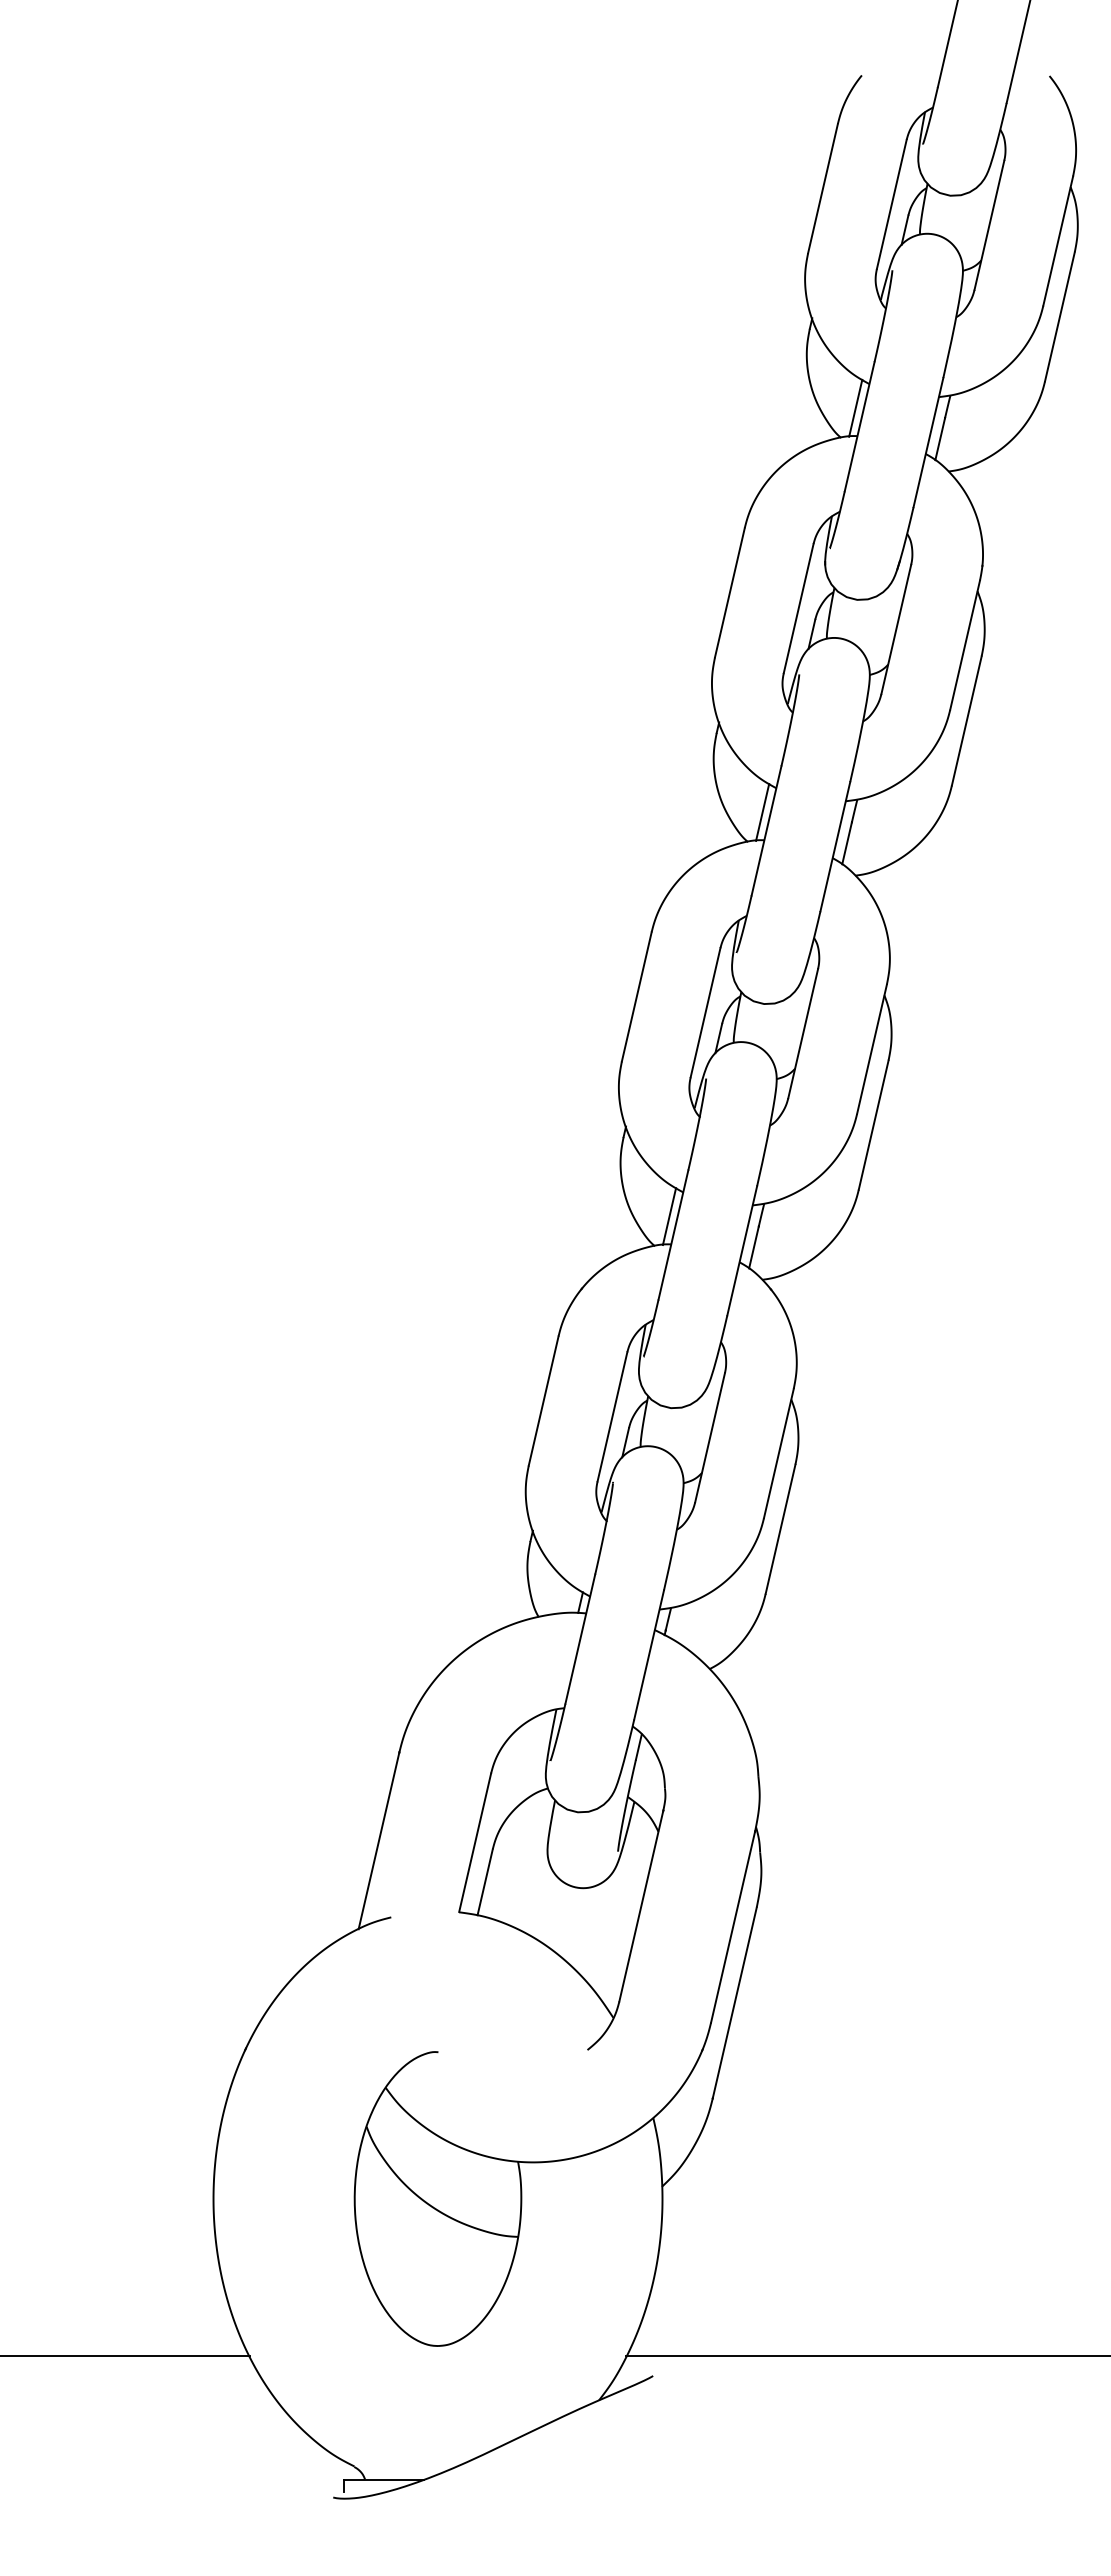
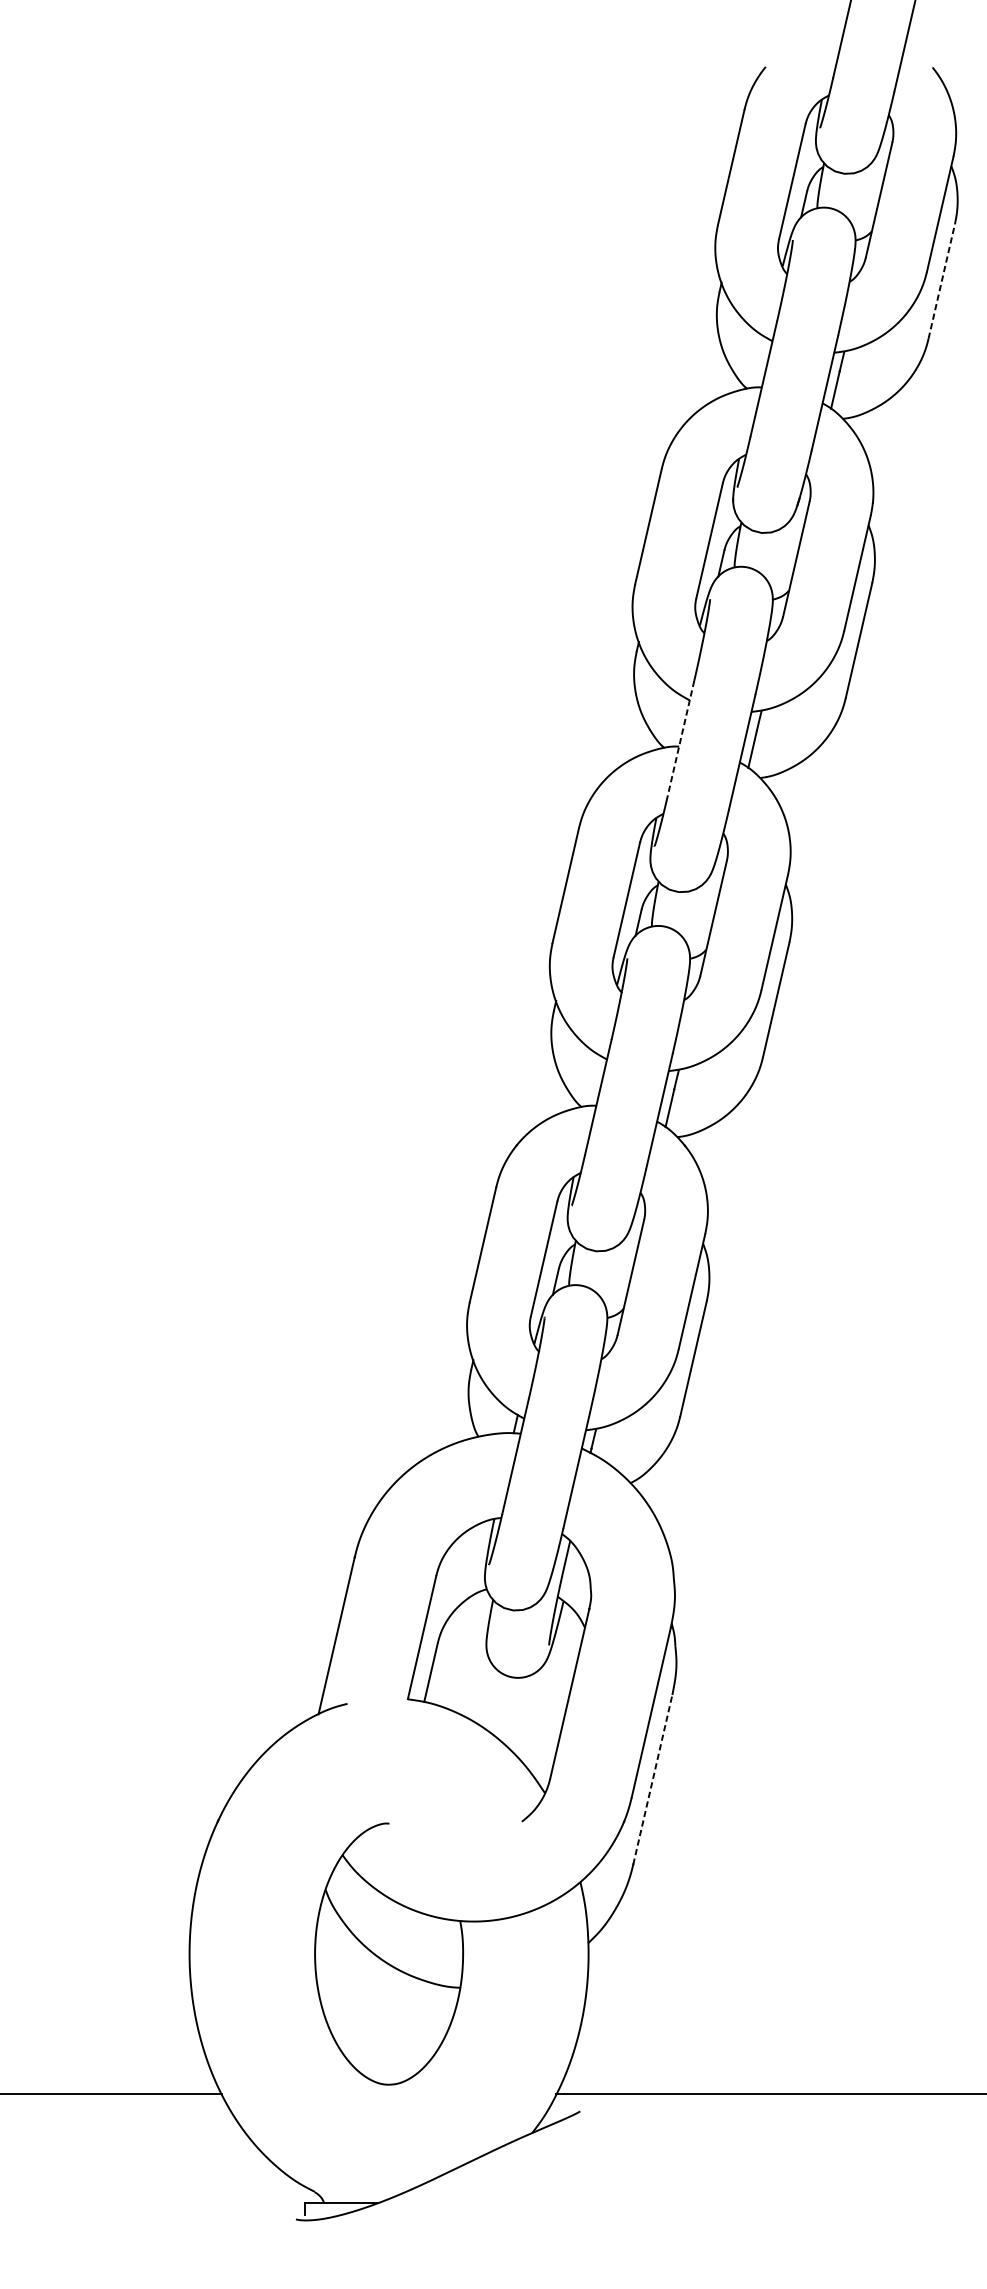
line: (1060, 316) -> (942, 281), solid -> dashed
line: (855, 407) -> (760, 361), removed
line: (762, 812) -> (677, 721), removed
line: (766, 831) -> (681, 738), solid -> dashed
line: (669, 1216) -> (594, 1080), removed
line: (734, 2002) -> (652, 1779), solid -> dashed

